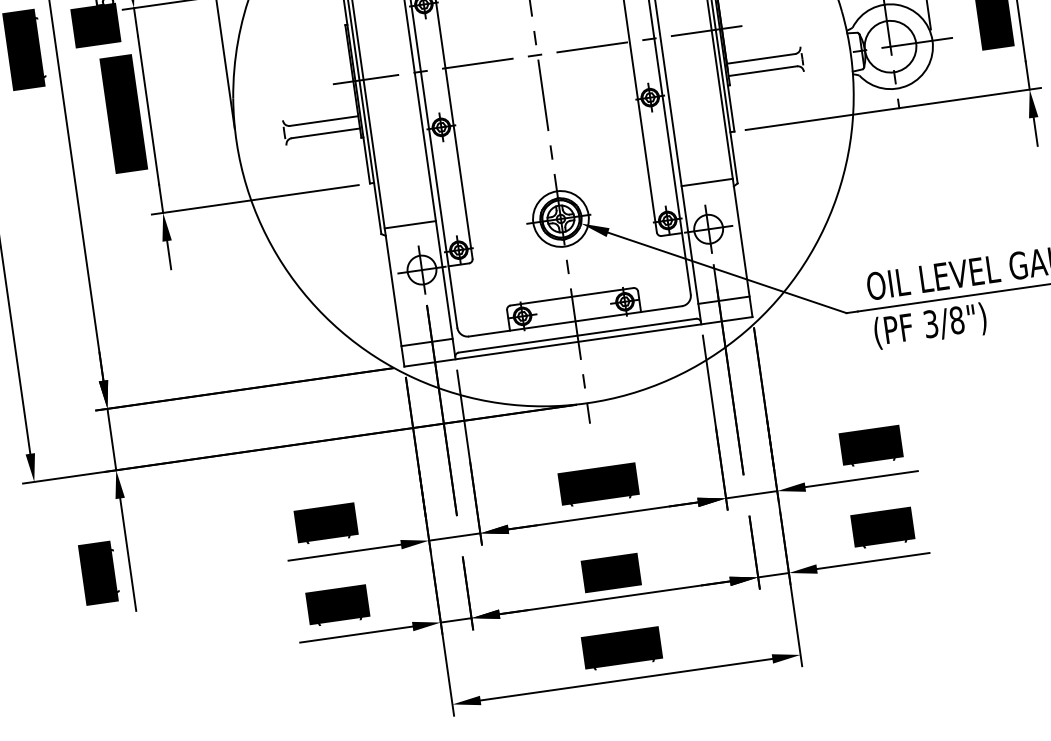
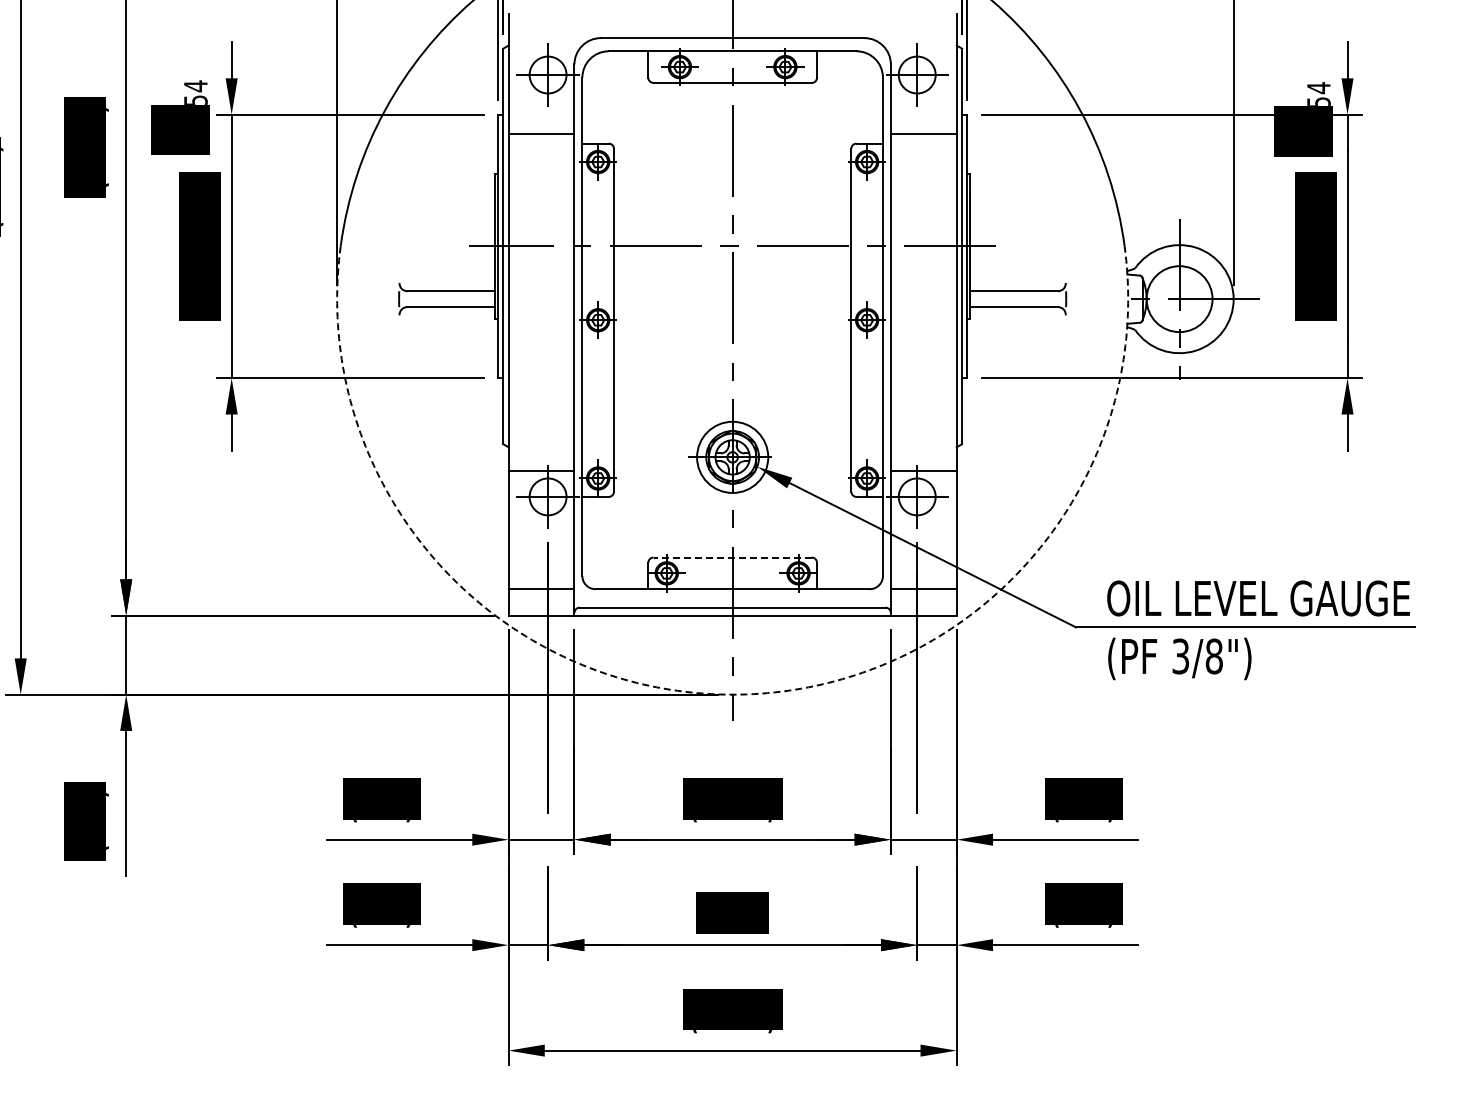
line: (706, 182) -> (923, 470), moved
line: (410, 224) -> (541, 470), moved
line: (571, 296) -> (732, 557), solid -> dashed
arc: (587, 403) -> (732, 694), solid -> dashed

